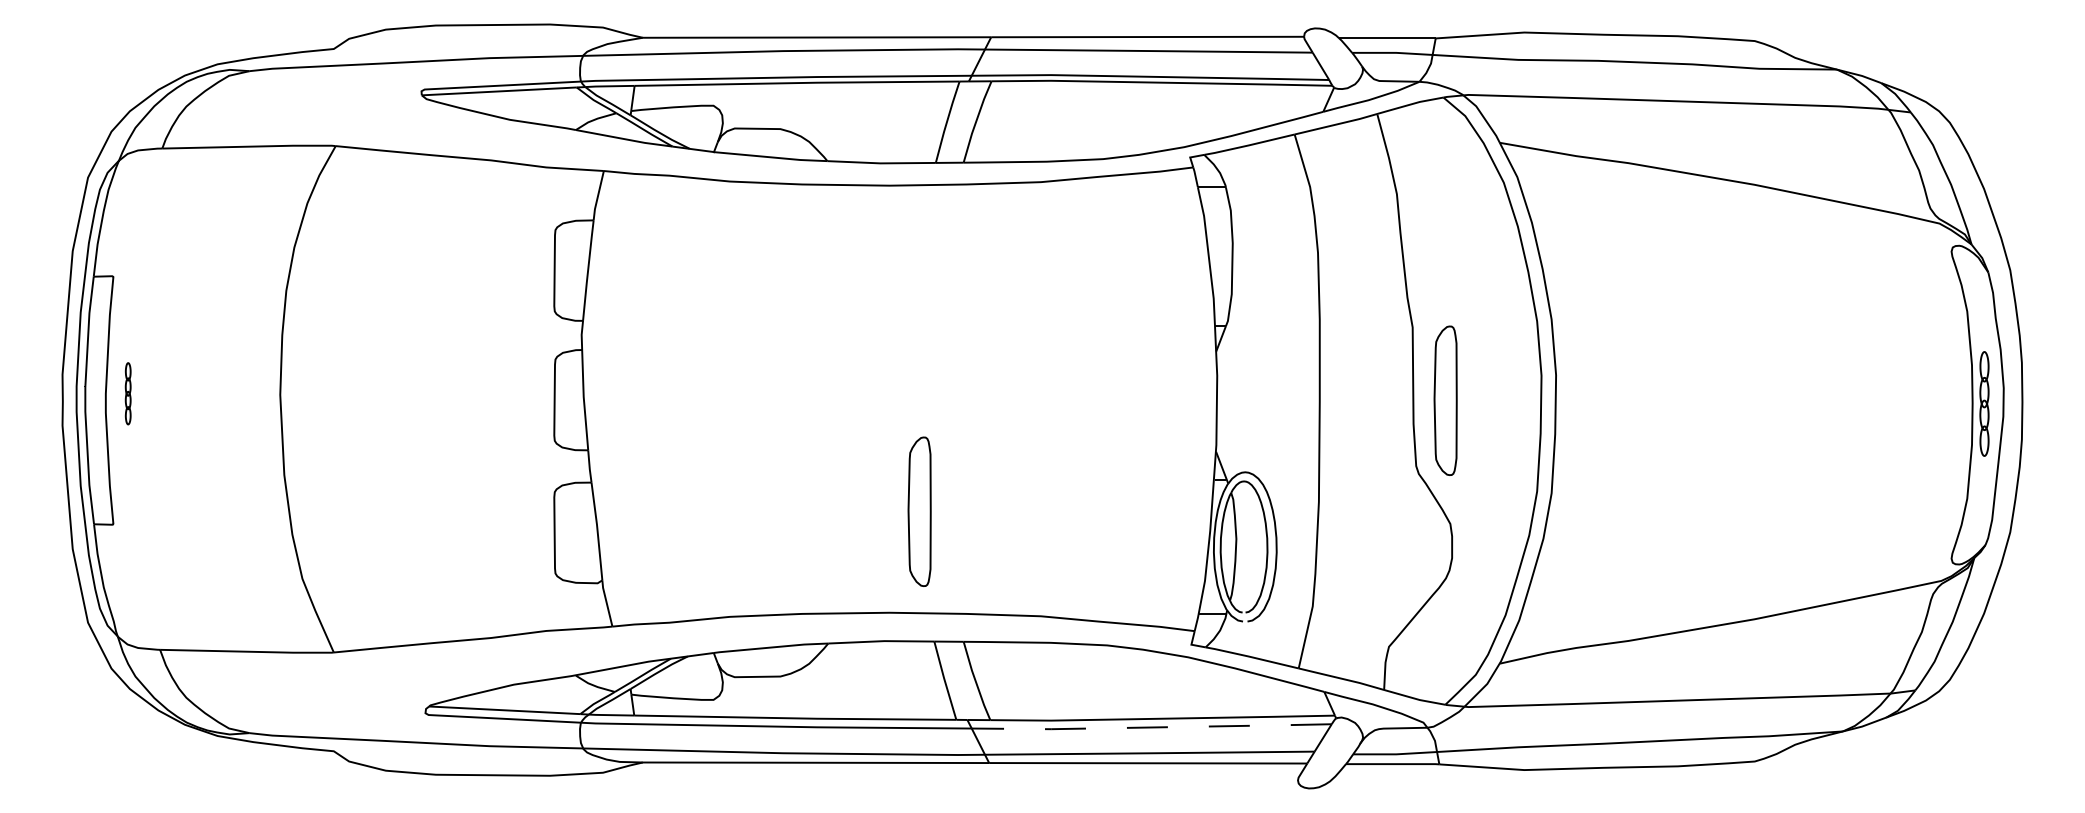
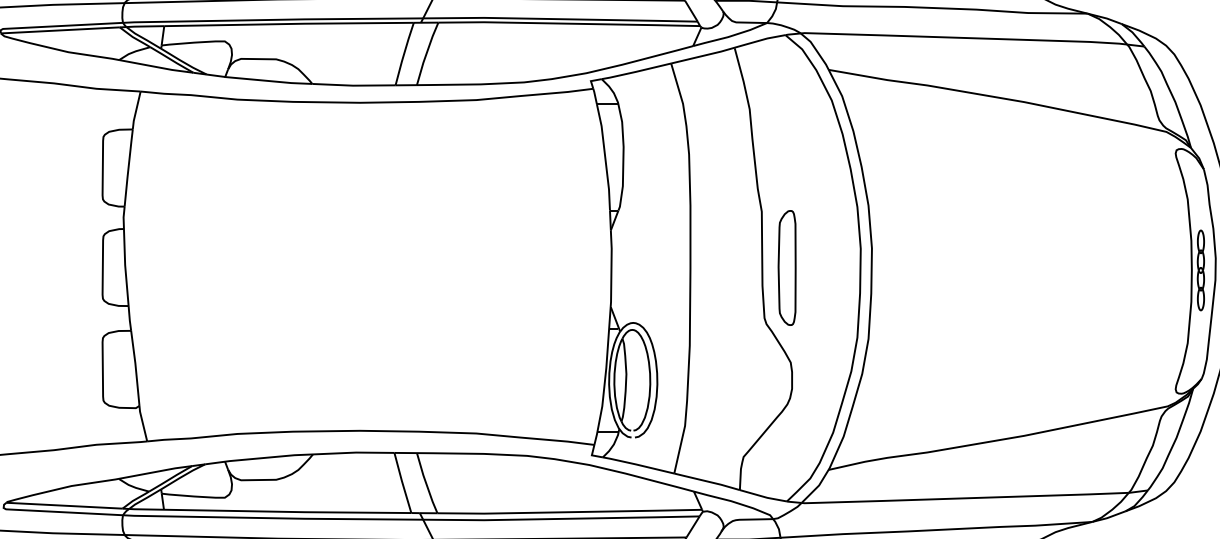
part: (919, 511) -> (383, 353), removed
line: (1151, 727) -> (561, 518), dashed -> solid

